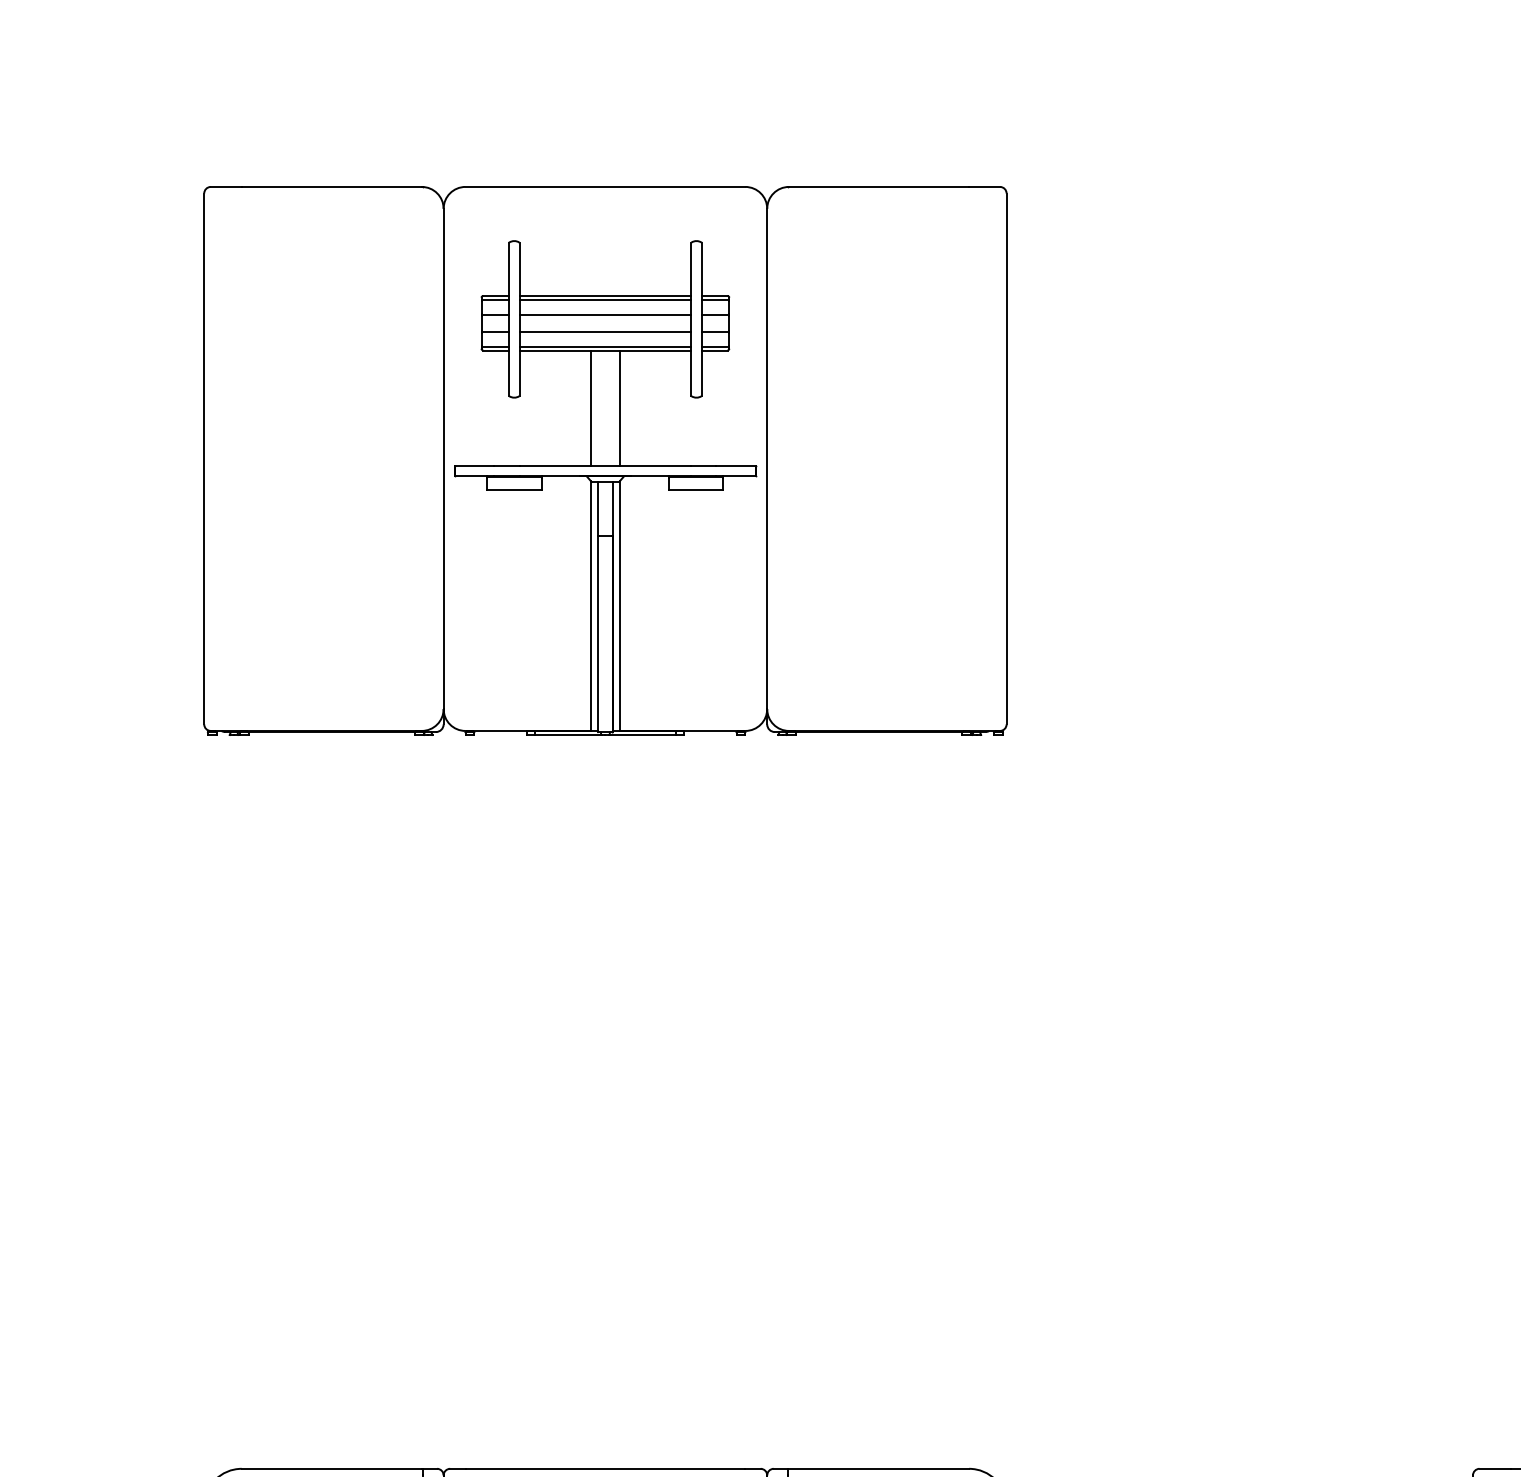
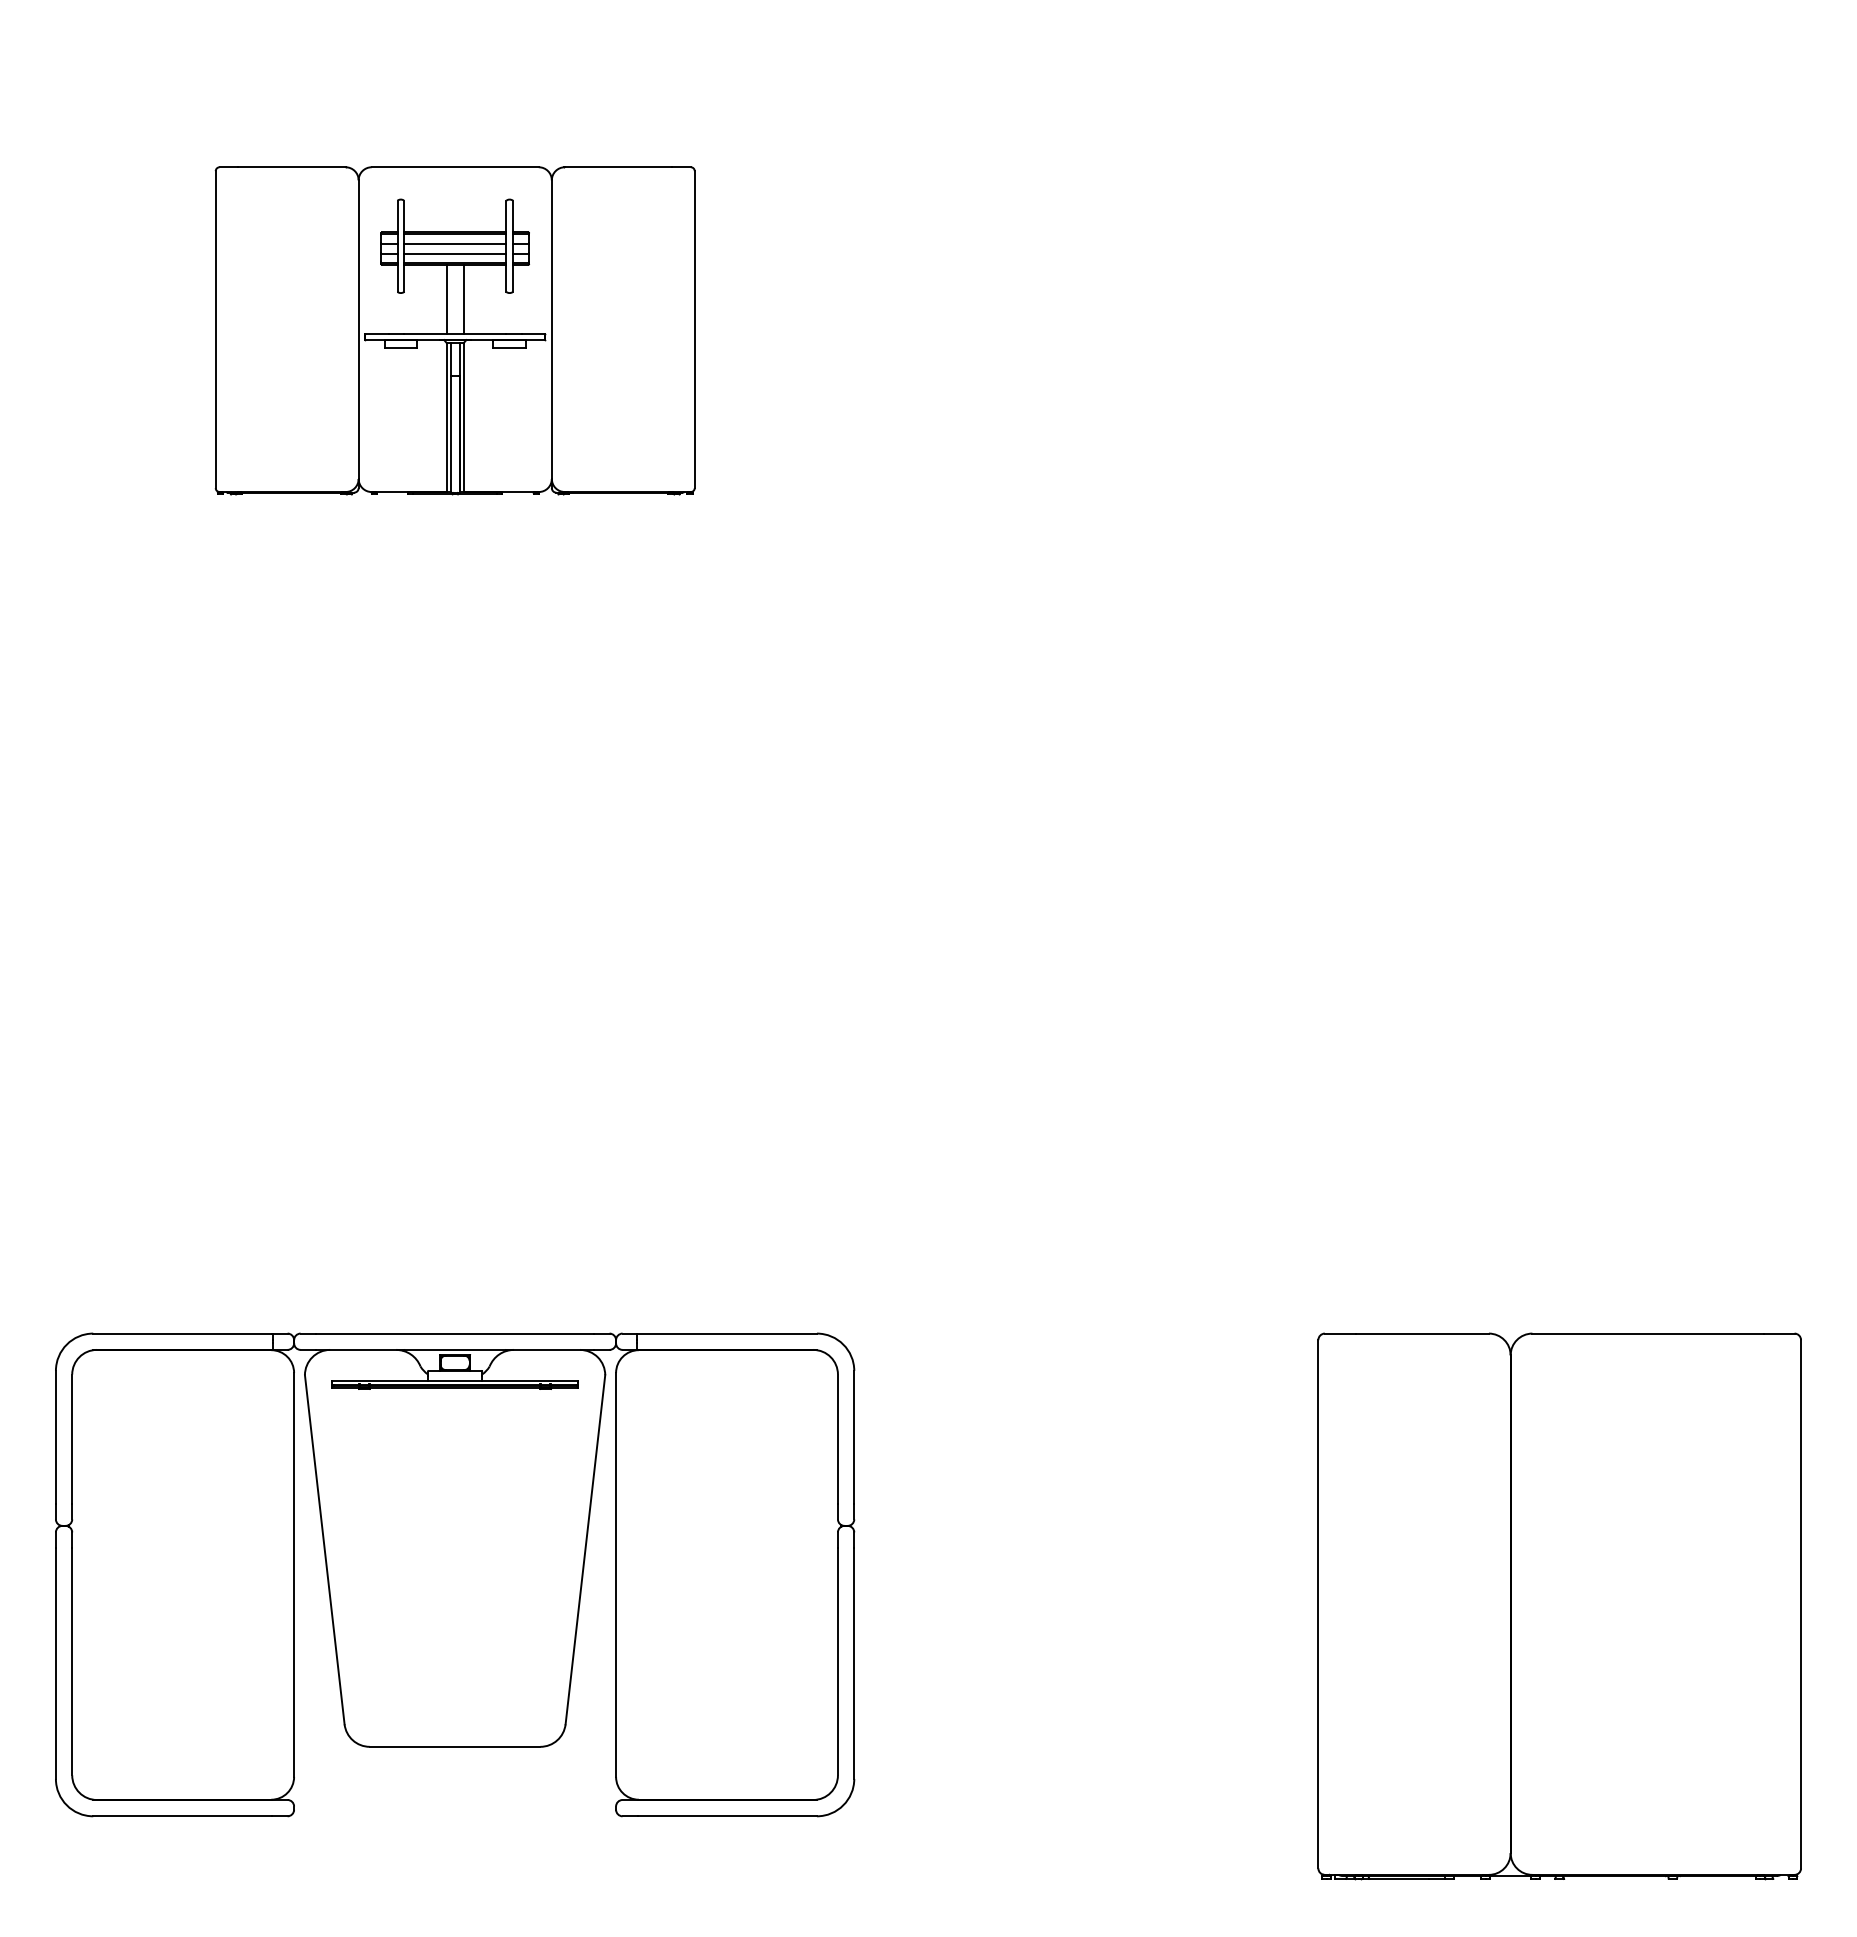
part: (605, 460) -> (455, 330), size x0.6

